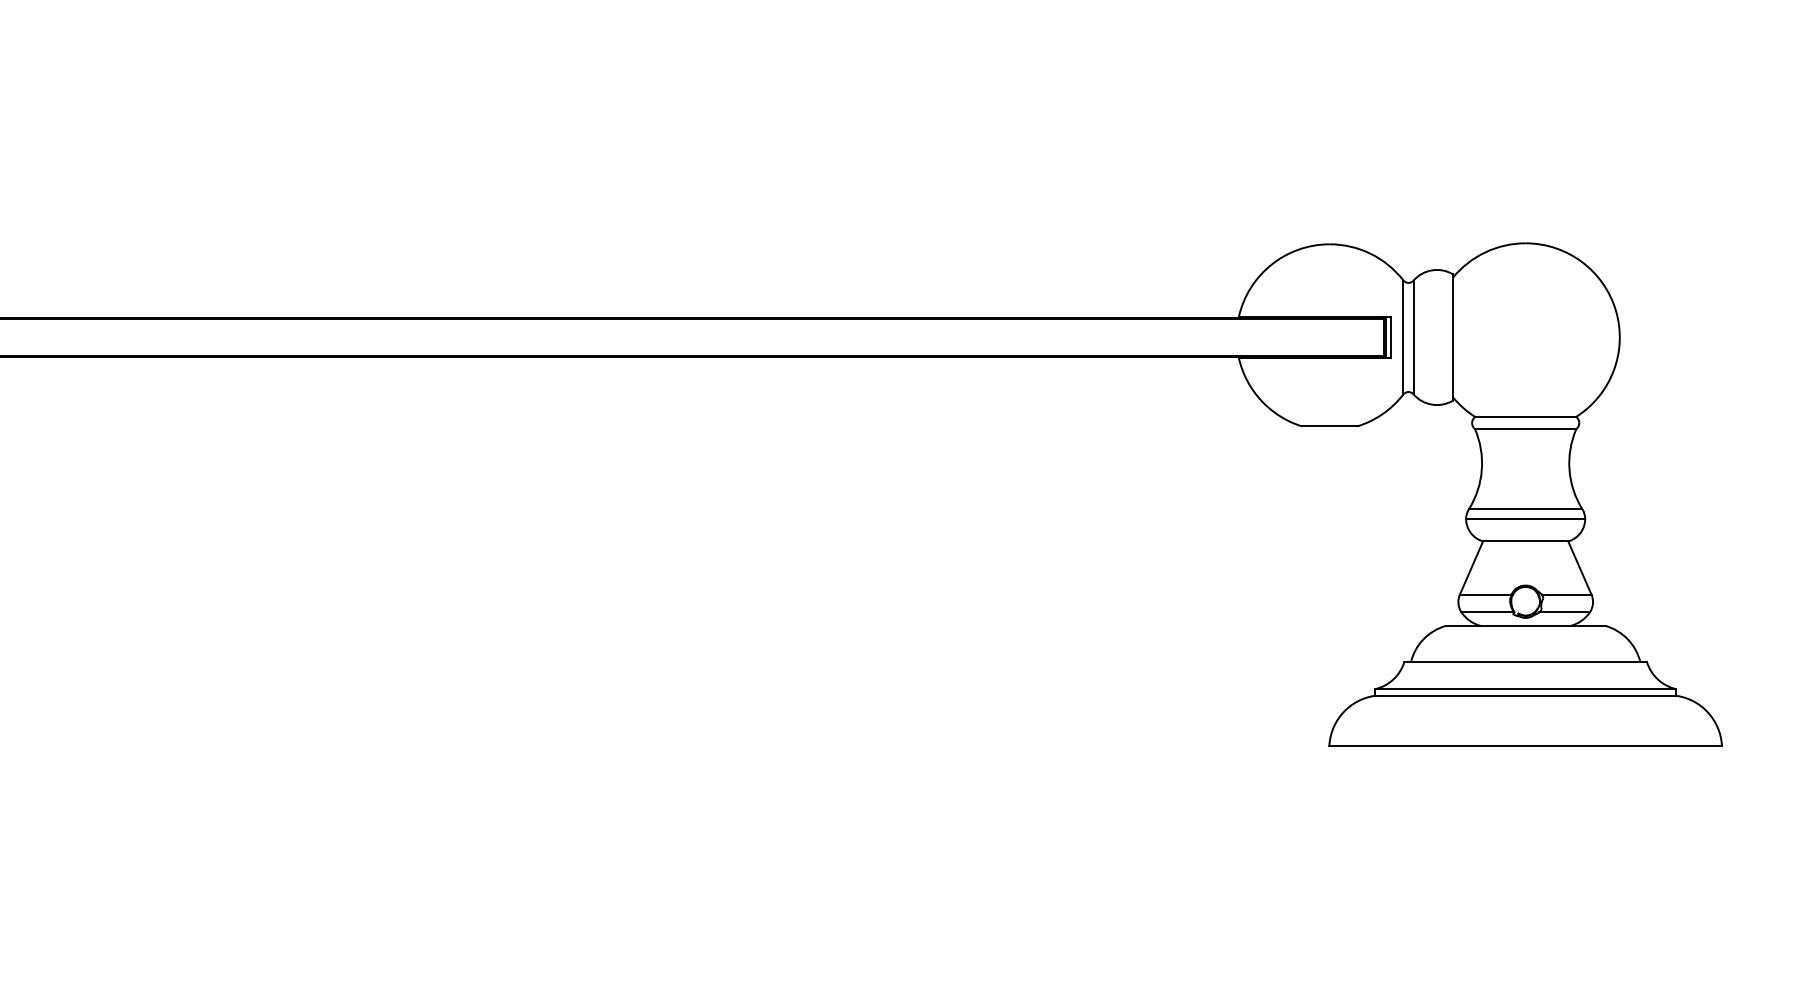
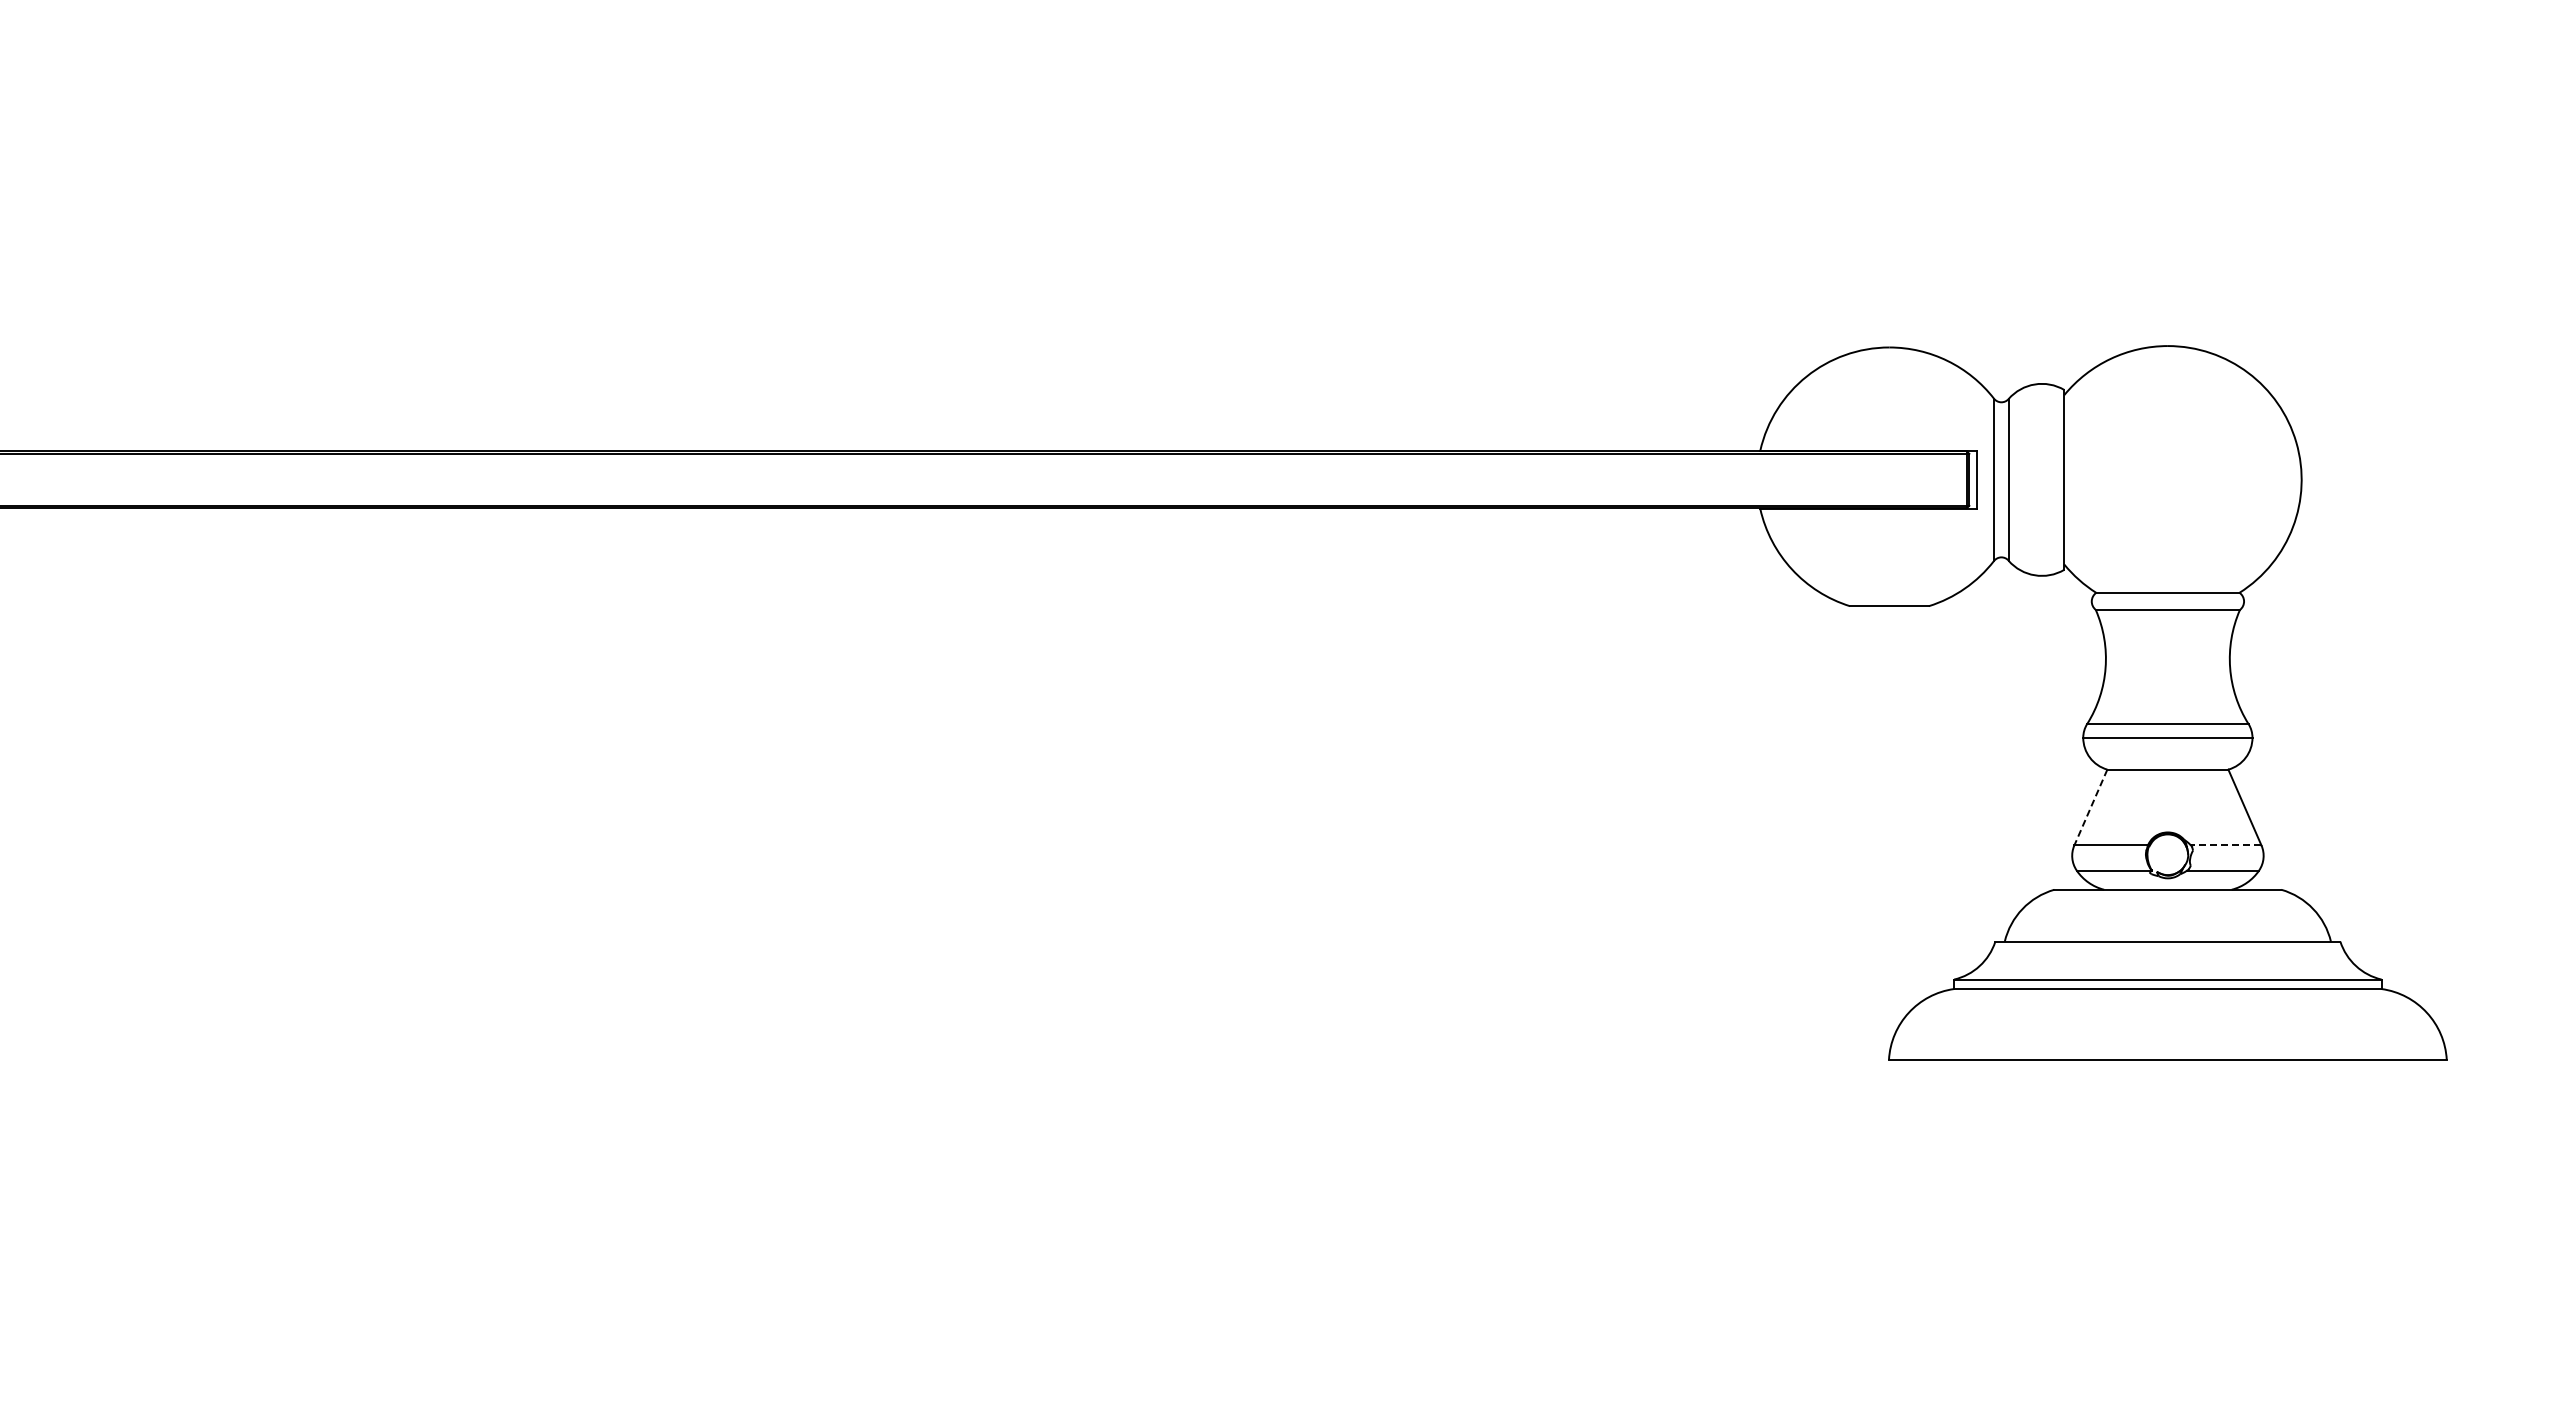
line: (1471, 568) -> (2090, 808), solid -> dashed
line: (1566, 594) -> (2225, 845), solid -> dashed

